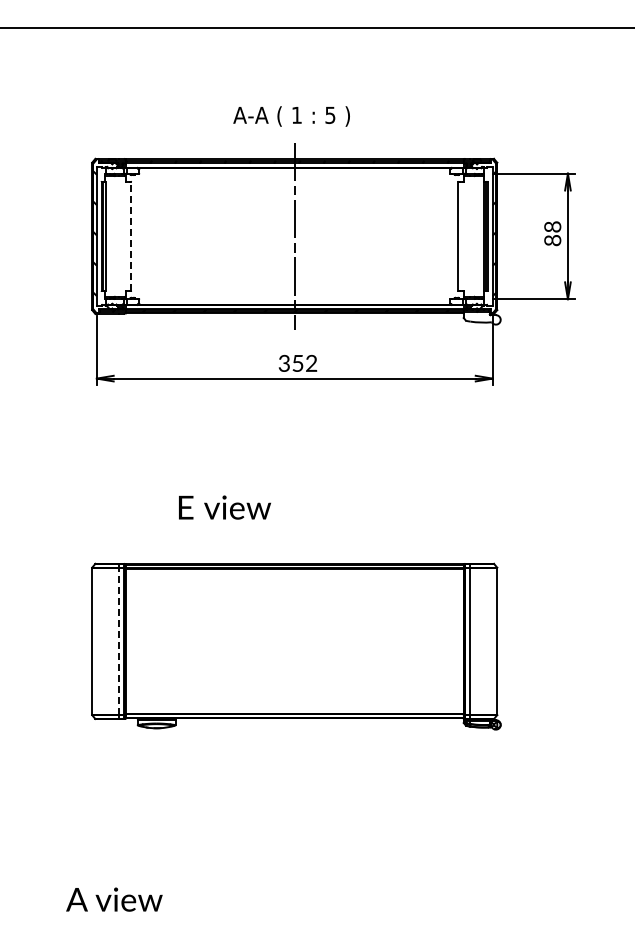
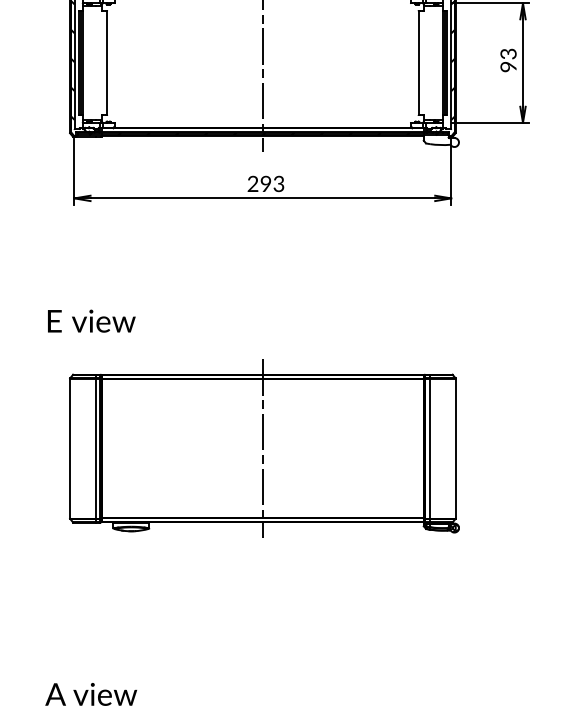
text: (553, 233) -> (509, 60), 88 -> 93
line: (131, 235) -> (107, 62), dashed -> solid
text: (297, 363) -> (265, 184), 352 -> 293
text: (224, 507) -> (91, 321), moved
line: (119, 640) -> (96, 447), dashed -> solid
line: (294, 641) -> (262, 448), added

